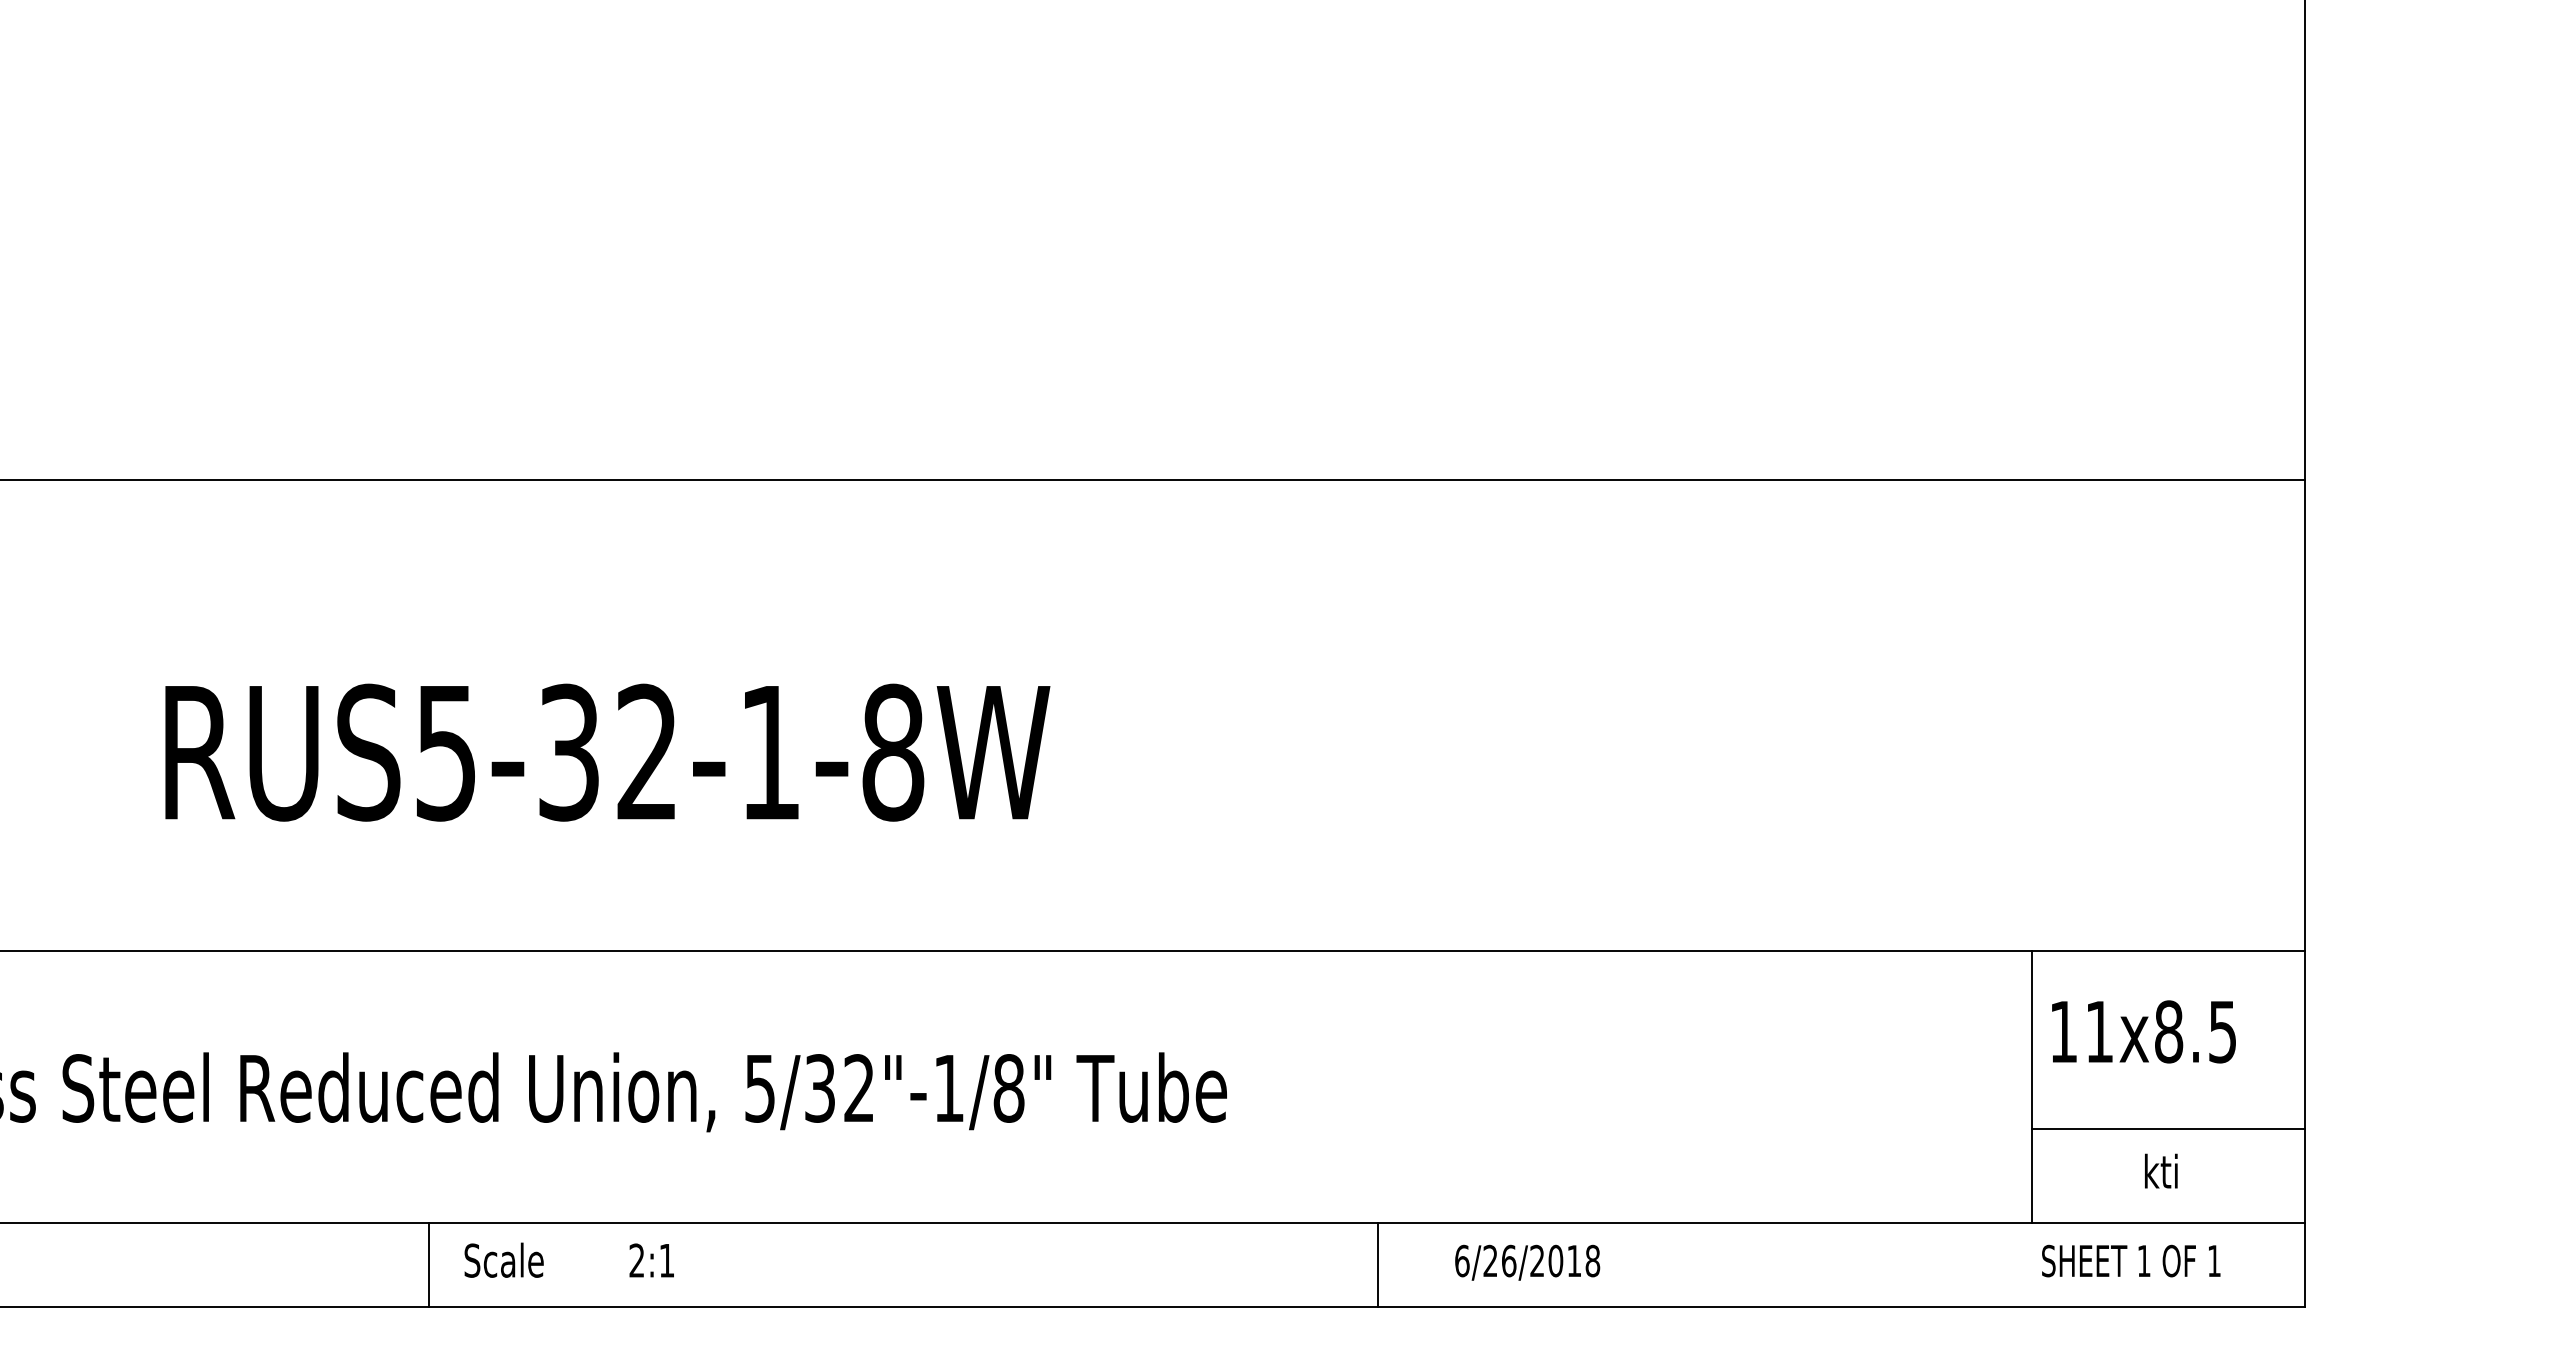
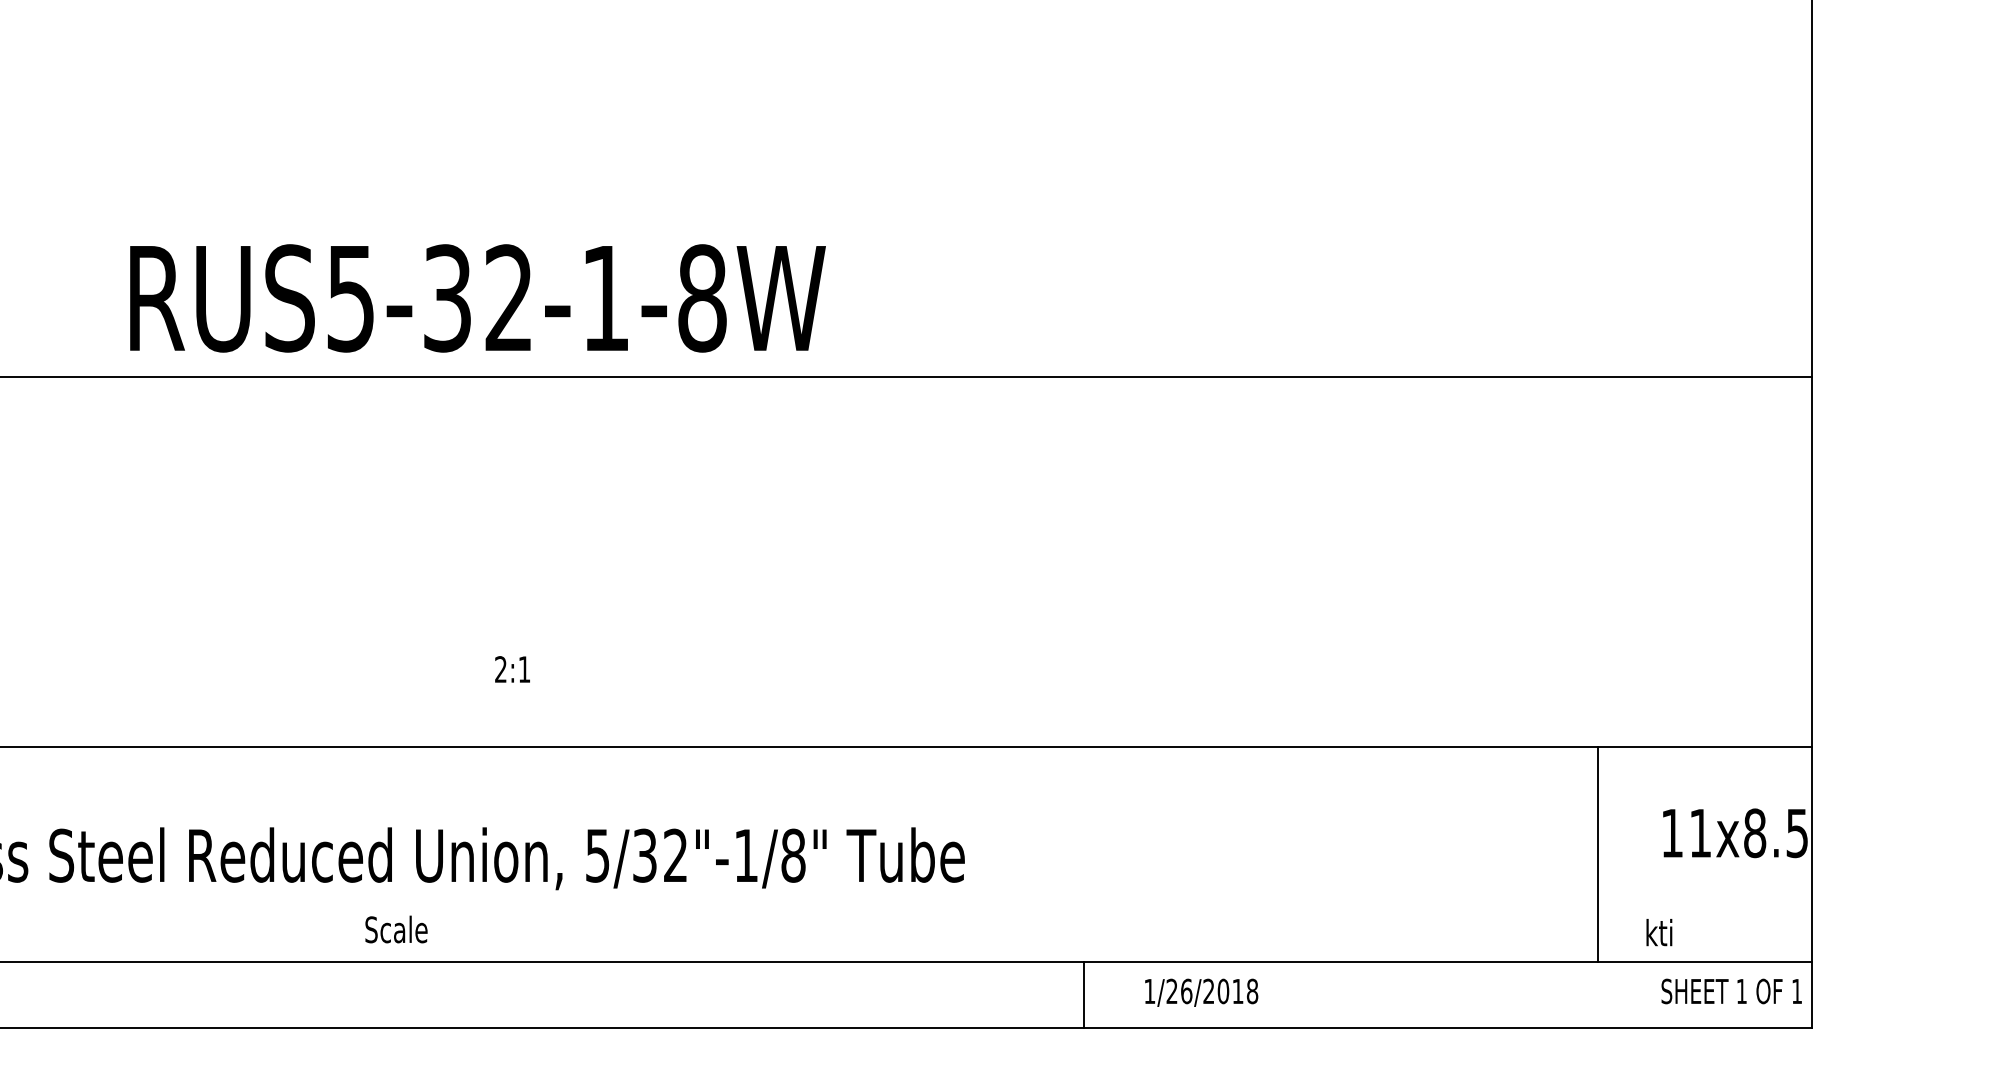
text: (607, 752) -> (477, 298), moved
text: (2143, 1031) -> (1735, 832), moved
line: (2168, 1128) -> (1705, 887), removed
text: (2161, 1170) -> (1659, 932), moved
text: (503, 1259) -> (395, 928), moved
text: (651, 1260) -> (512, 669), moved
text: (1462, 1260) -> (1150, 991), 6/26/2018 -> 1/26/2018
text: (2131, 1260) -> (1731, 991), moved
line: (428, 1265) -> (337, 994), removed

